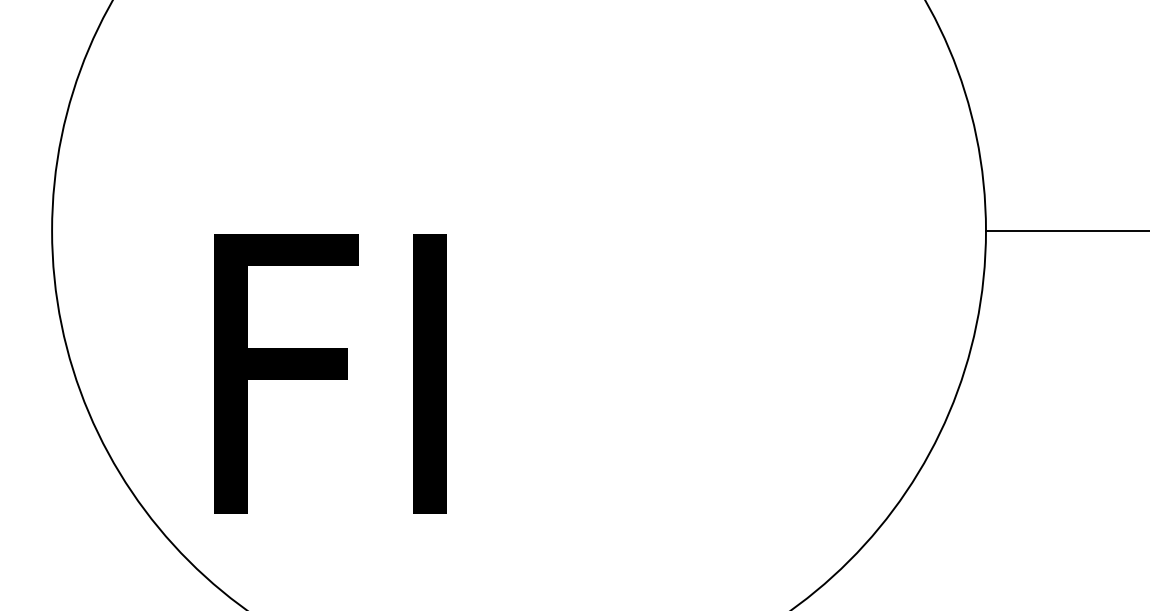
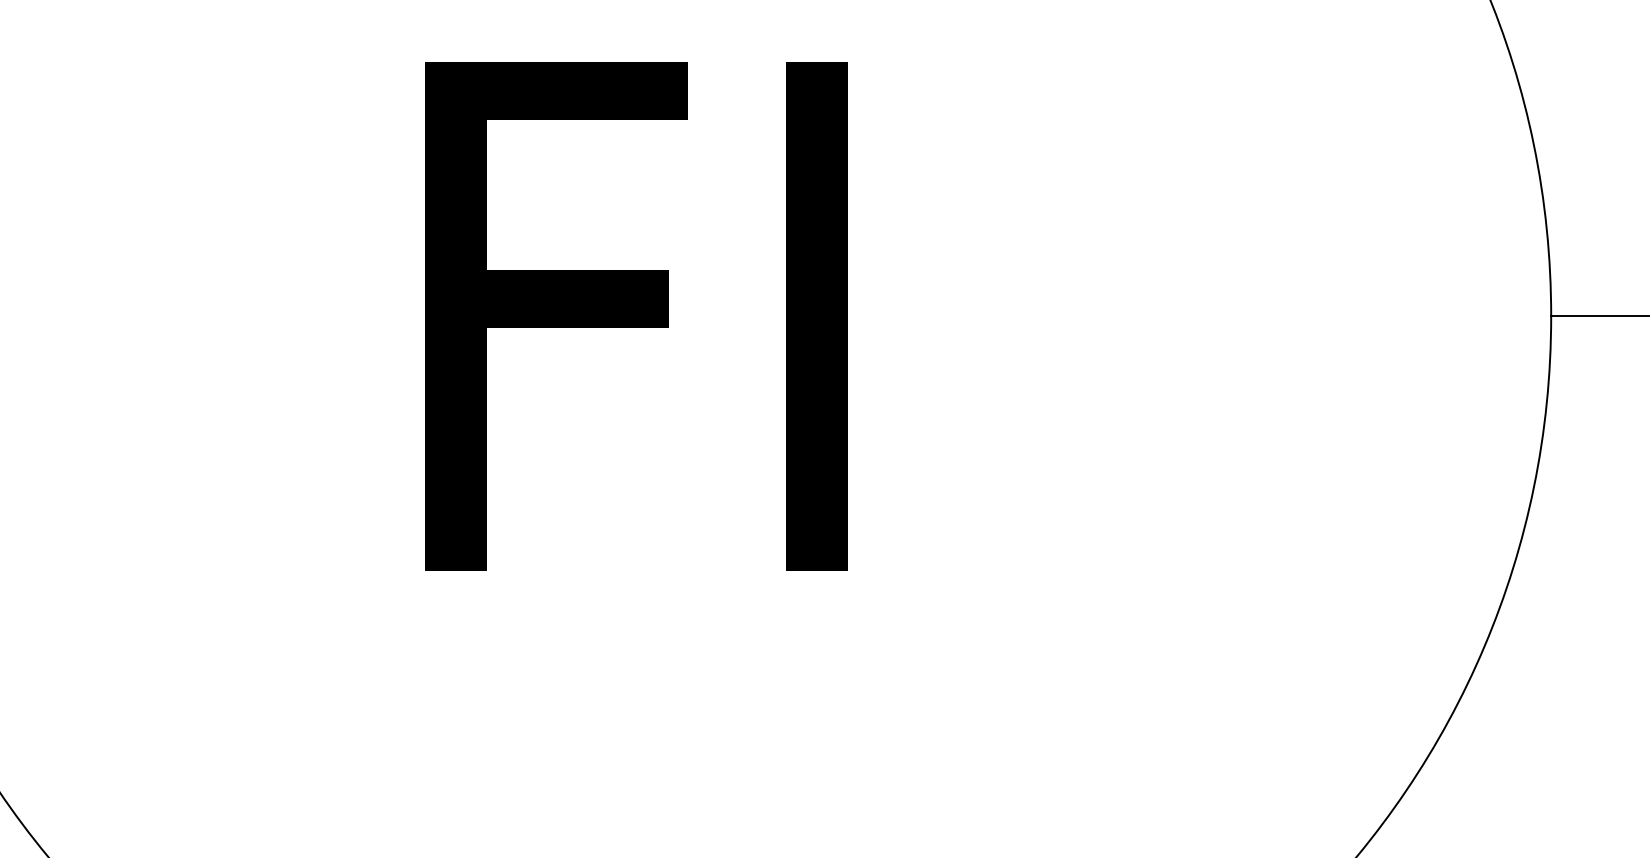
text: (330, 373) -> (636, 315), moved

